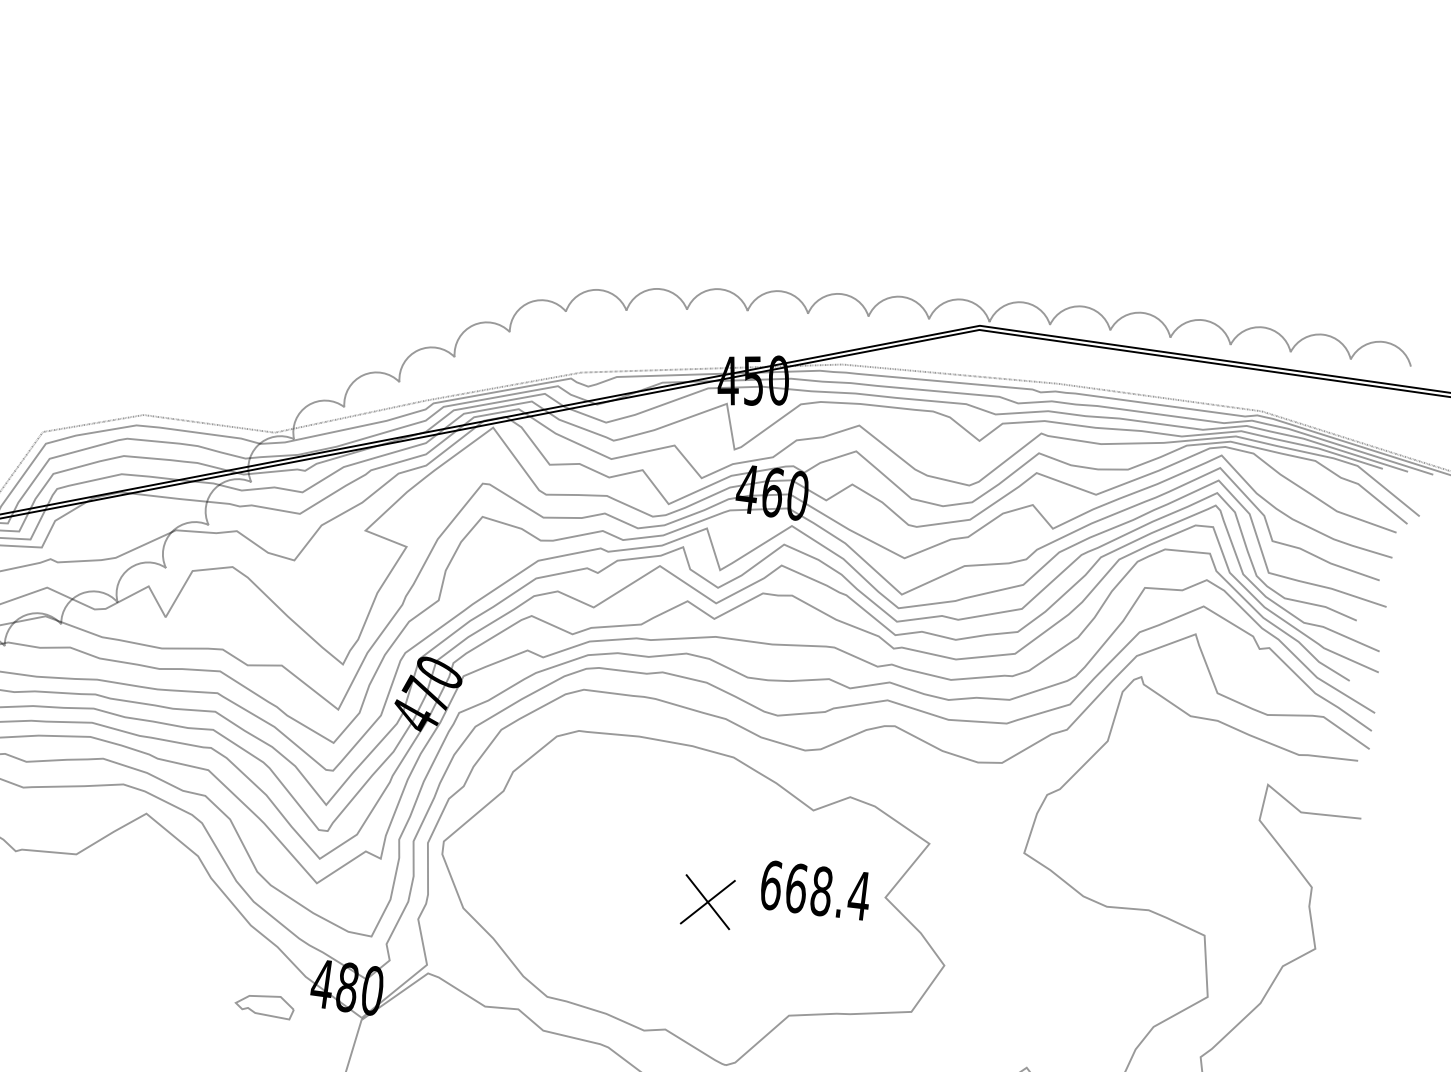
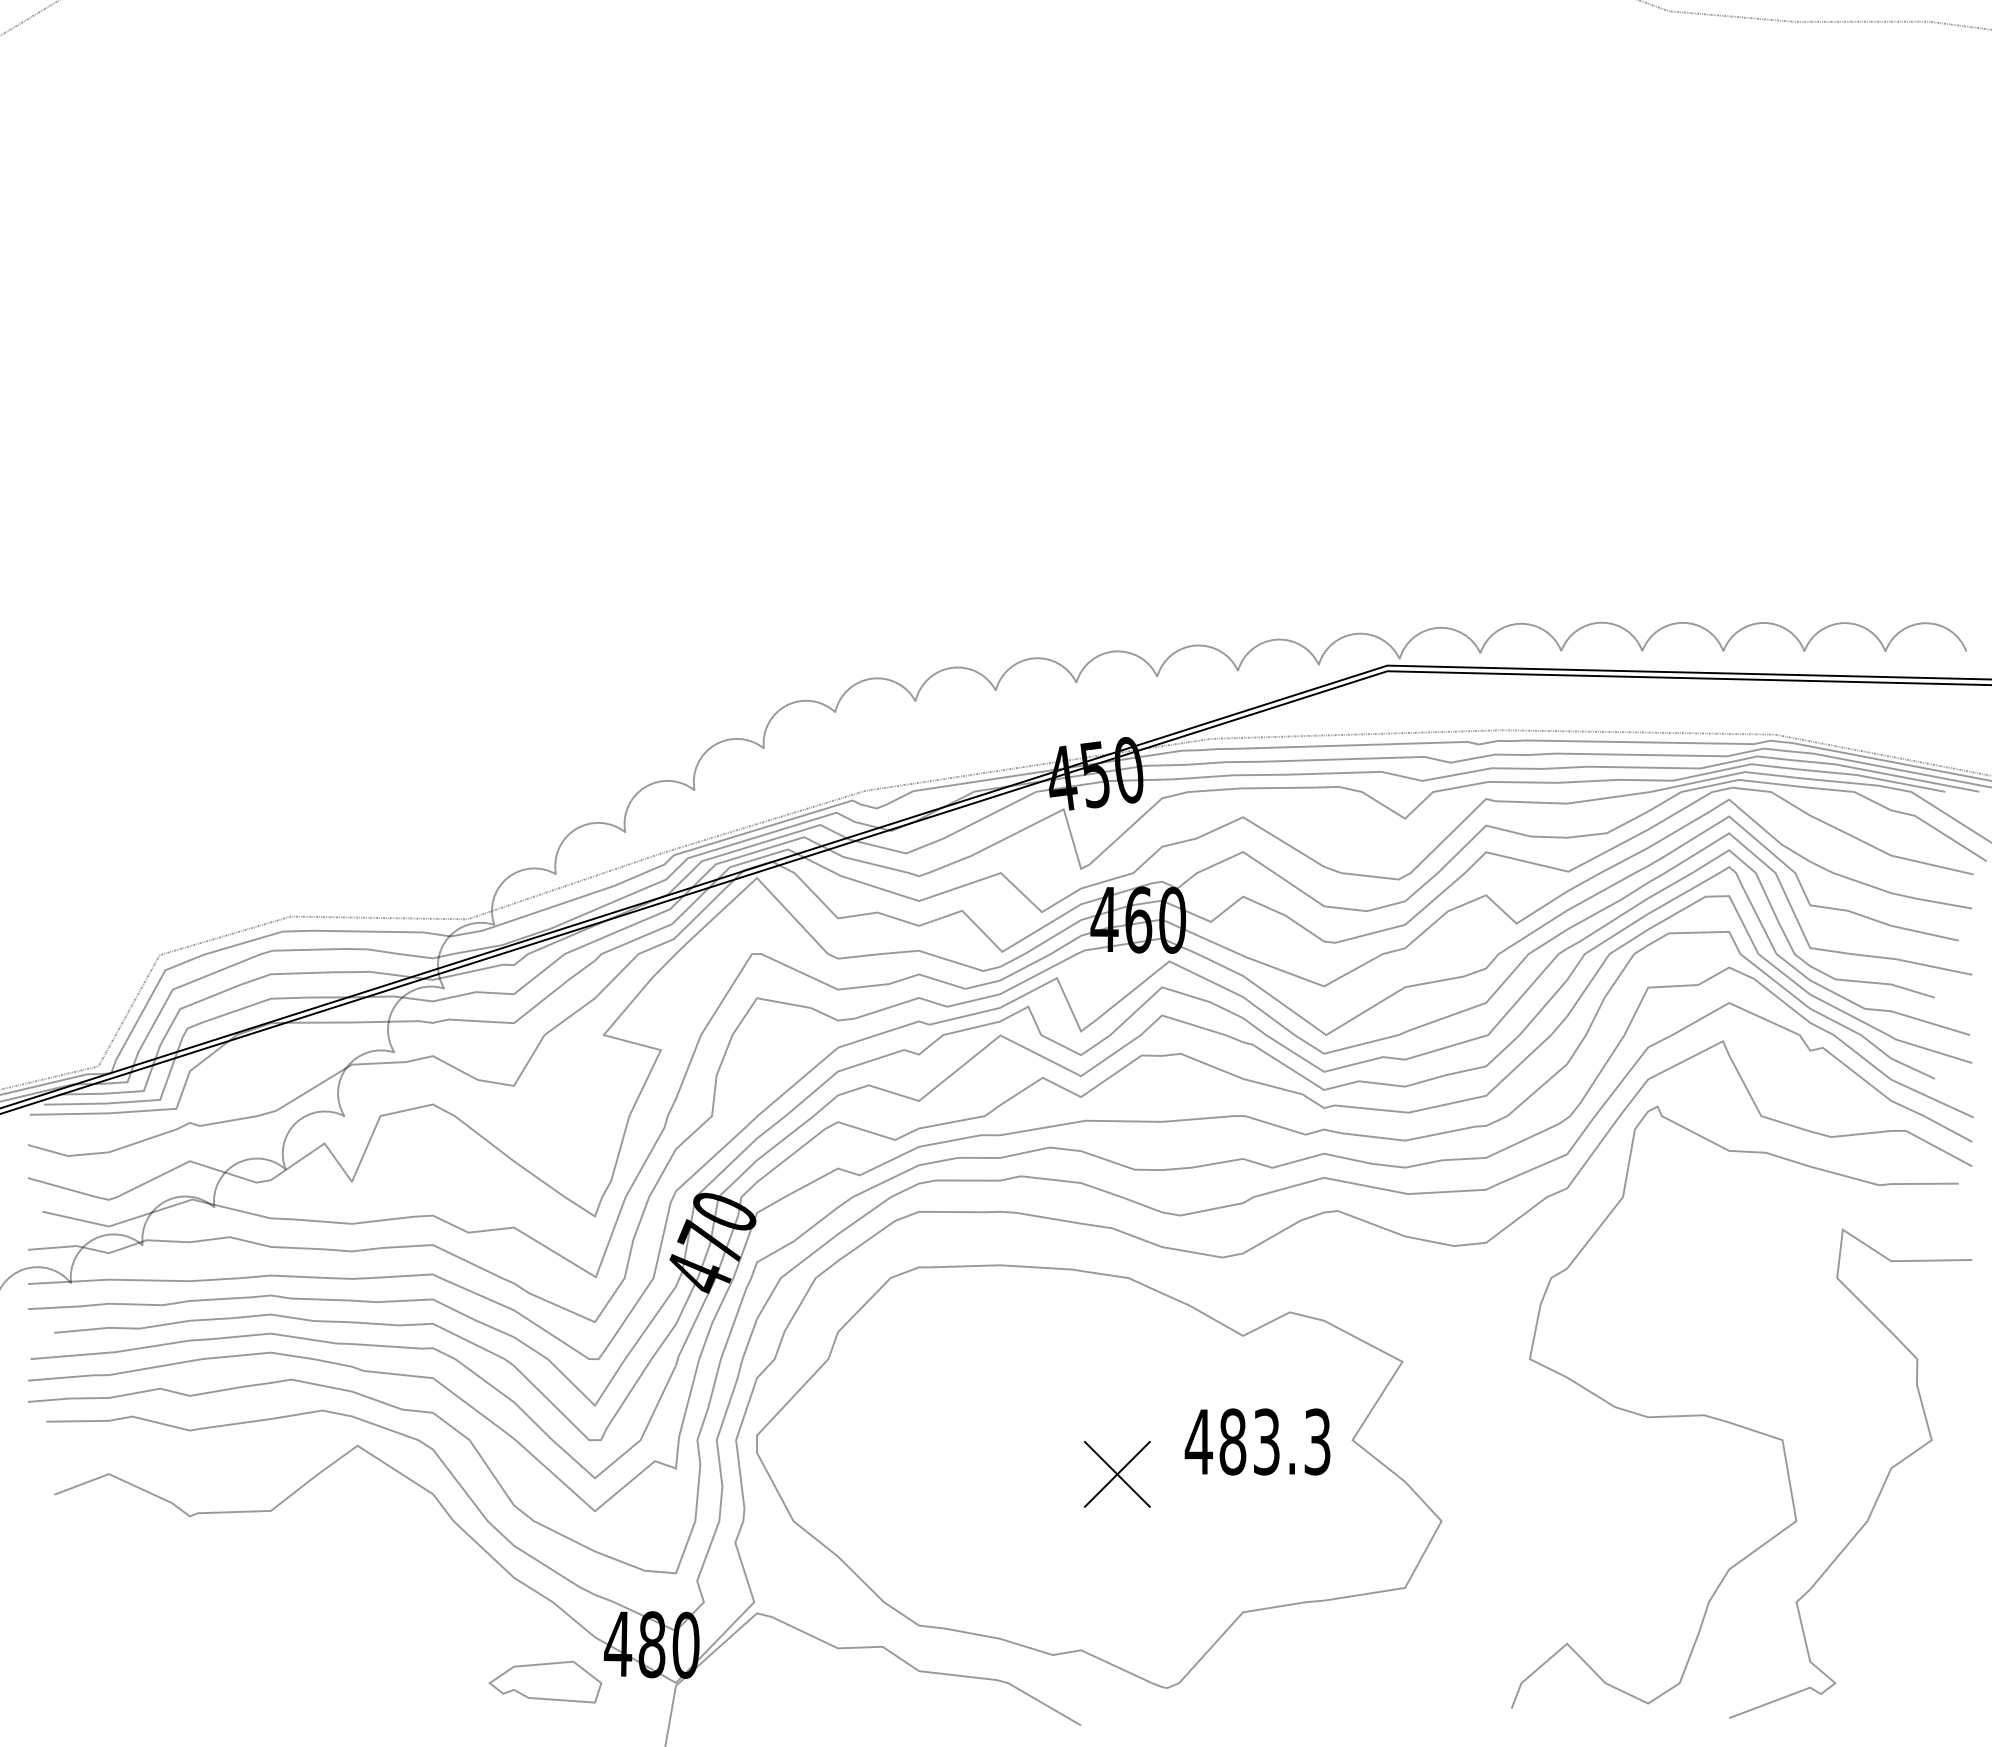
text: (814, 890) -> (1257, 1441), 668.4 -> 483.3
part: (264, 1005) -> (544, 1682), size x1.43

